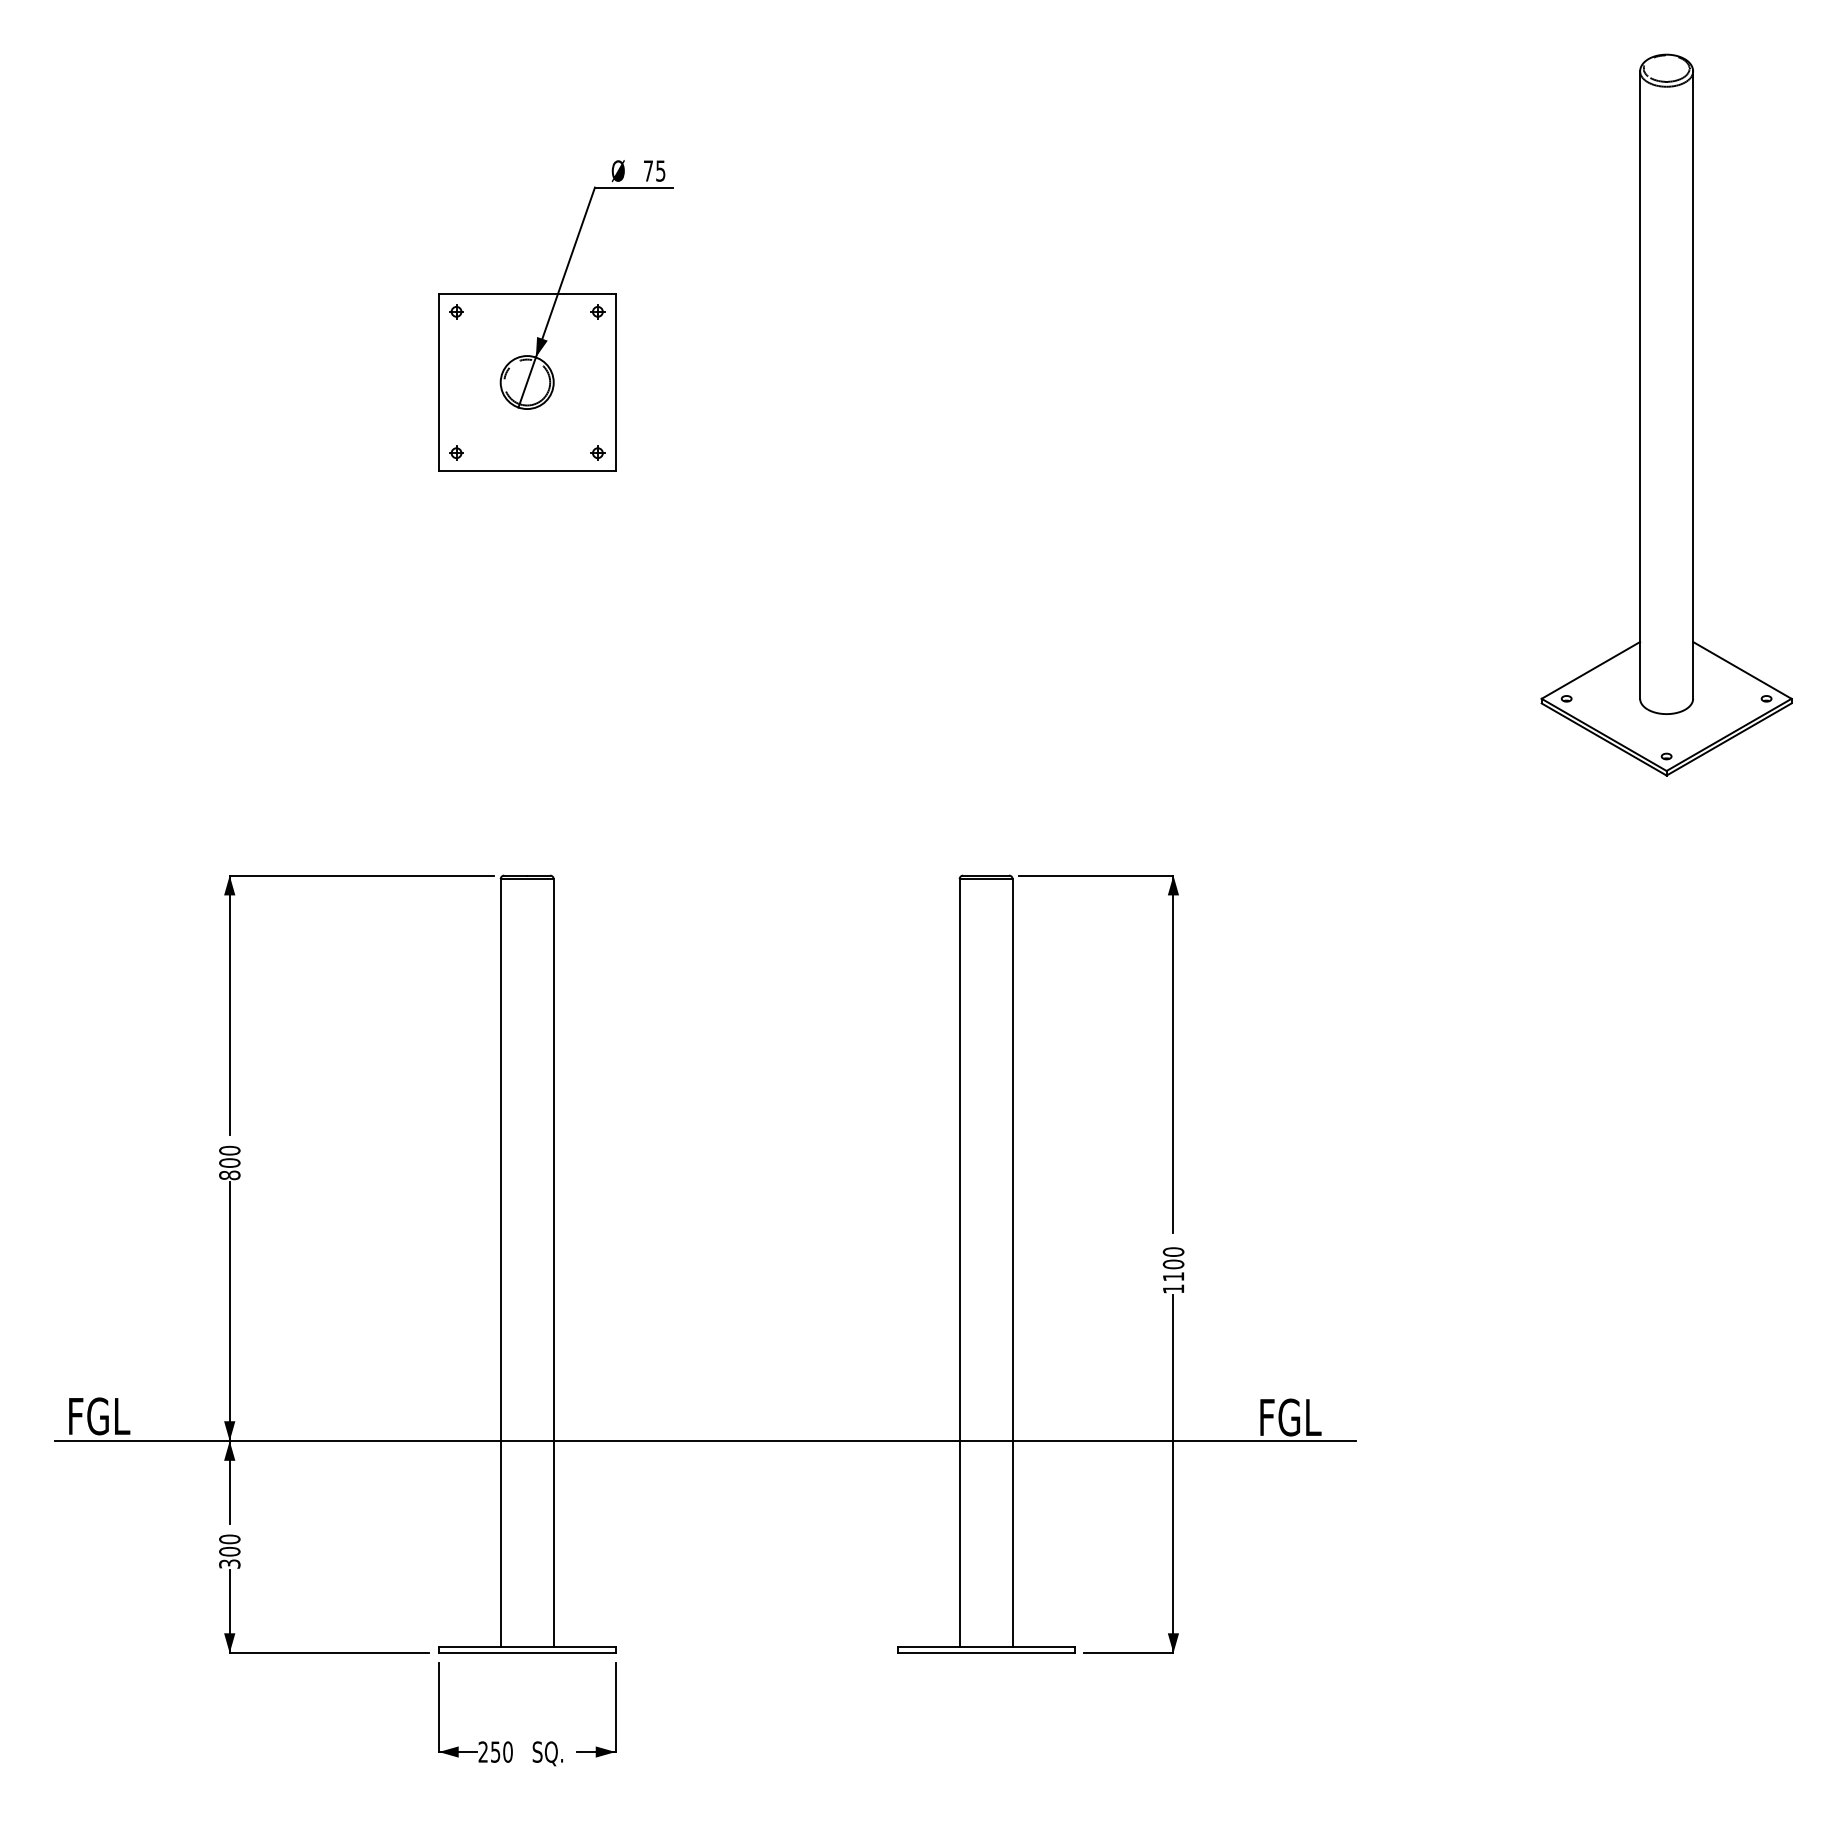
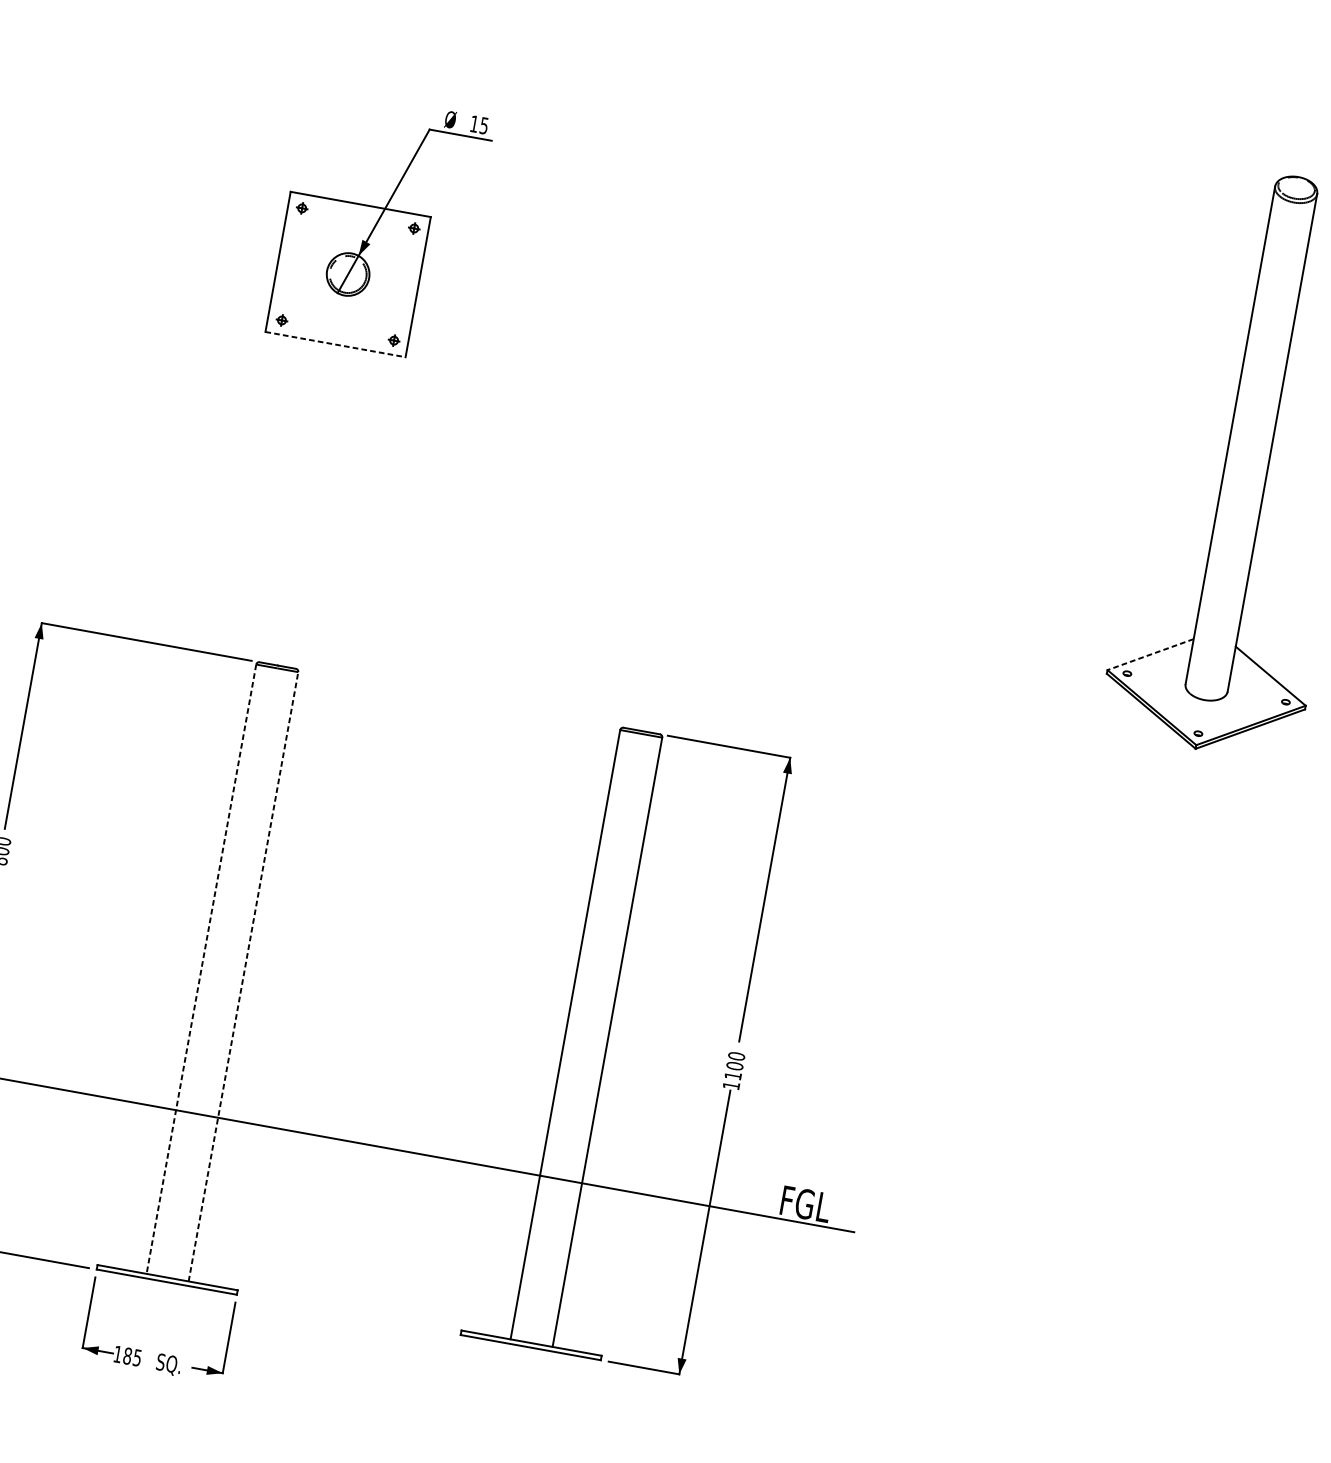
text: (648, 170) -> (474, 123), 75 -> 15
line: (527, 470) -> (335, 344), solid -> dashed
line: (1590, 670) -> (1150, 654), solid -> dashed
line: (553, 1262) -> (243, 976), solid -> dashed
line: (500, 1263) -> (201, 969), solid -> dashed
text: (495, 1751) -> (127, 1355), 250 -> 185

